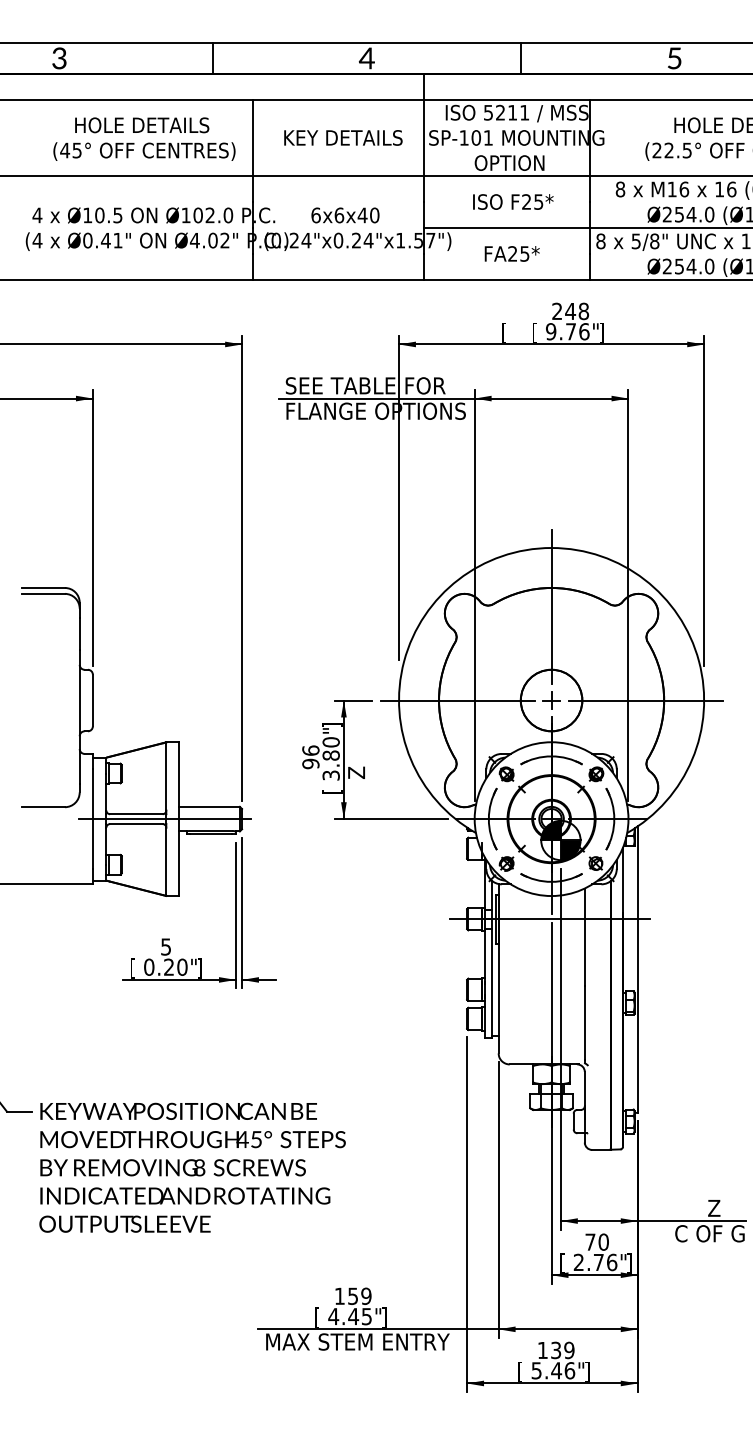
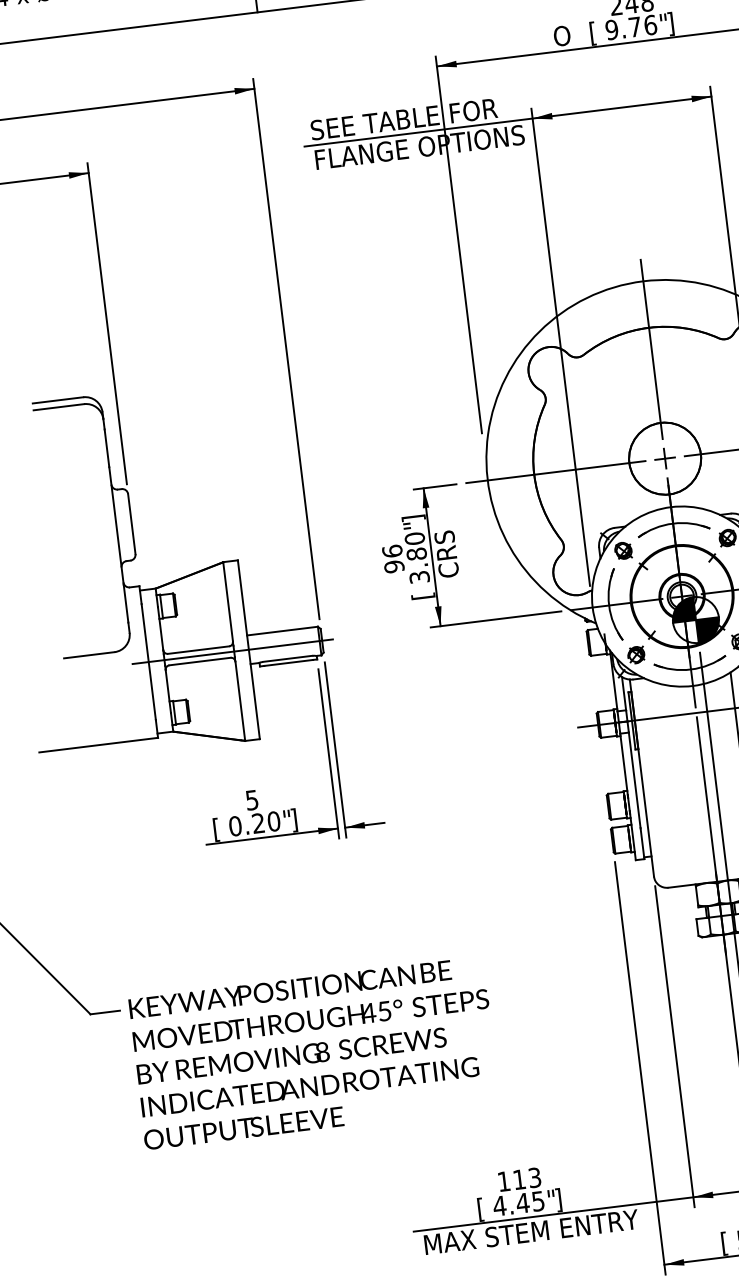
text: (508, 332) -> (562, 36), [ -> O
text: (356, 758) -> (446, 553), Z -> CRS
text: (359, 1295) -> (526, 1177), 159 -> 113

